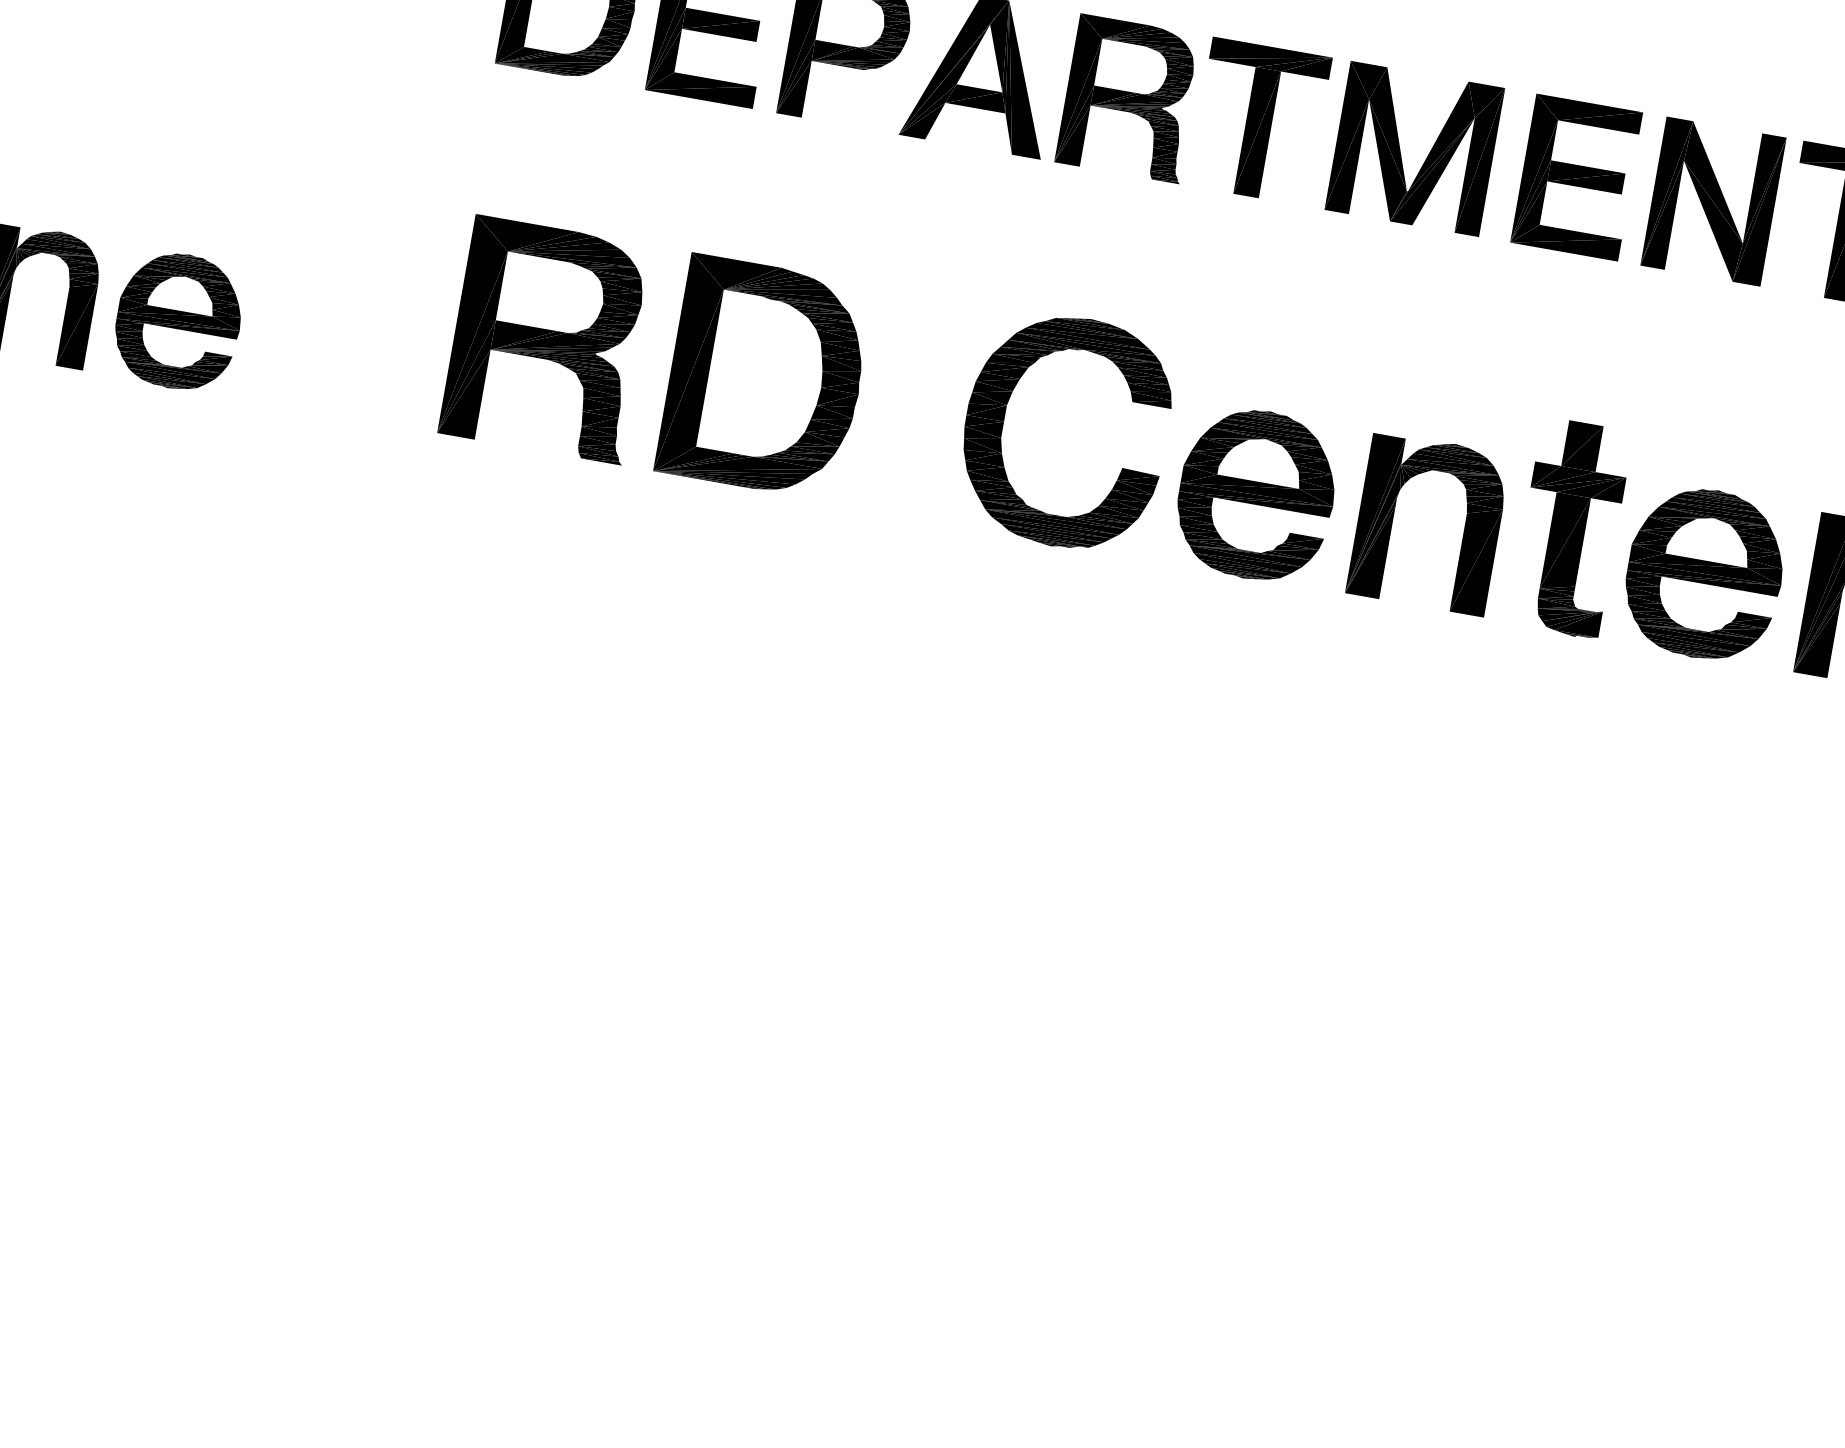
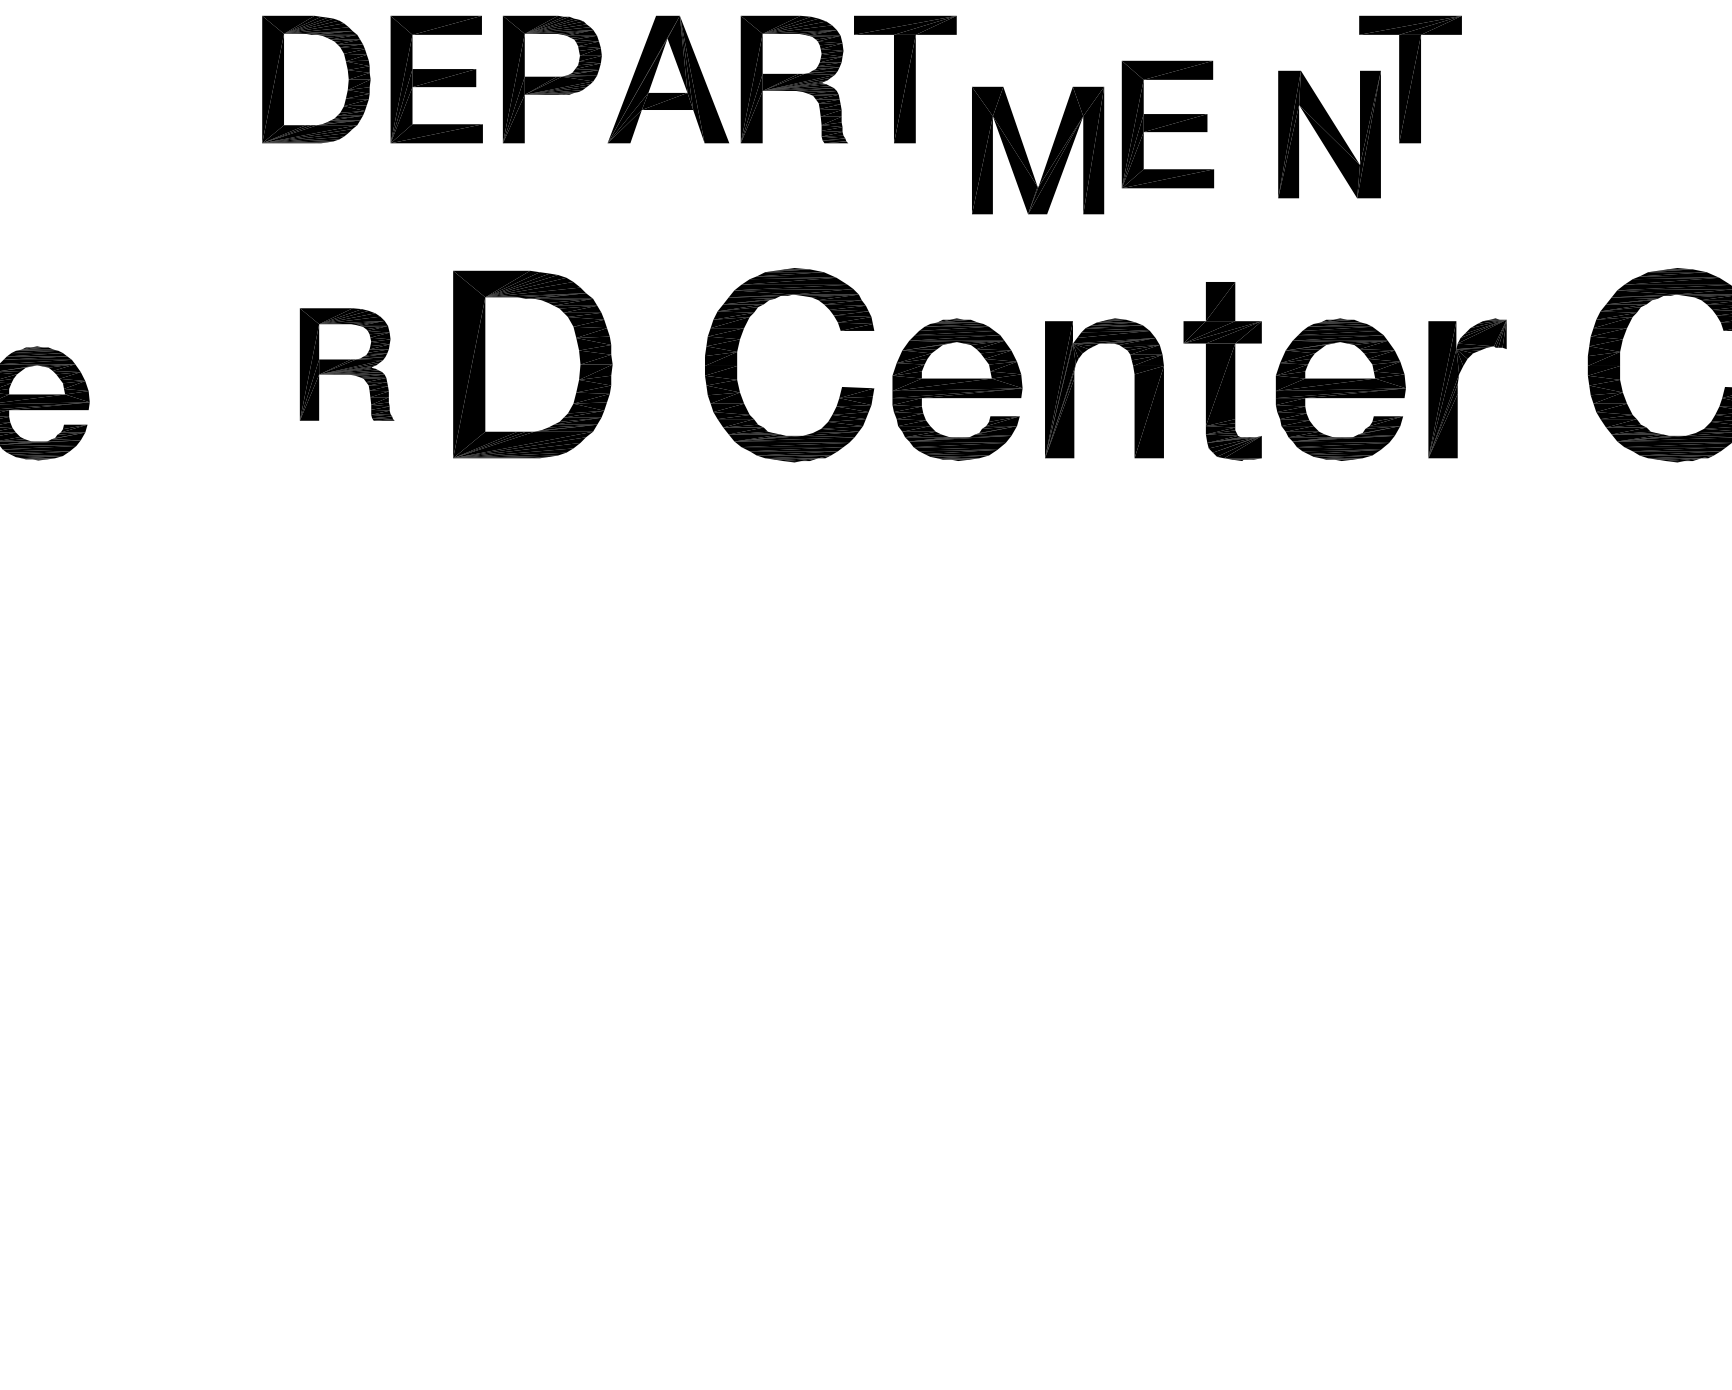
part: (1427, 155) -> (1049, 154), moved
part: (1576, 177) -> (1167, 124), moved
part: (1713, 201) -> (1329, 134), moved
part: (547, 339) -> (346, 364), size x0.6

